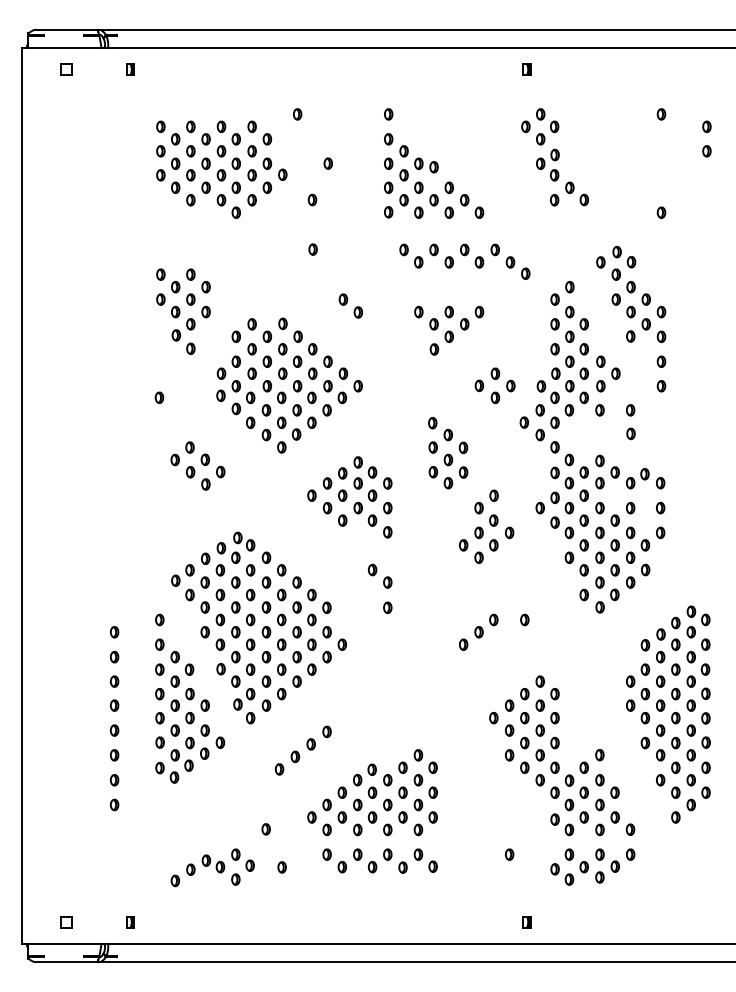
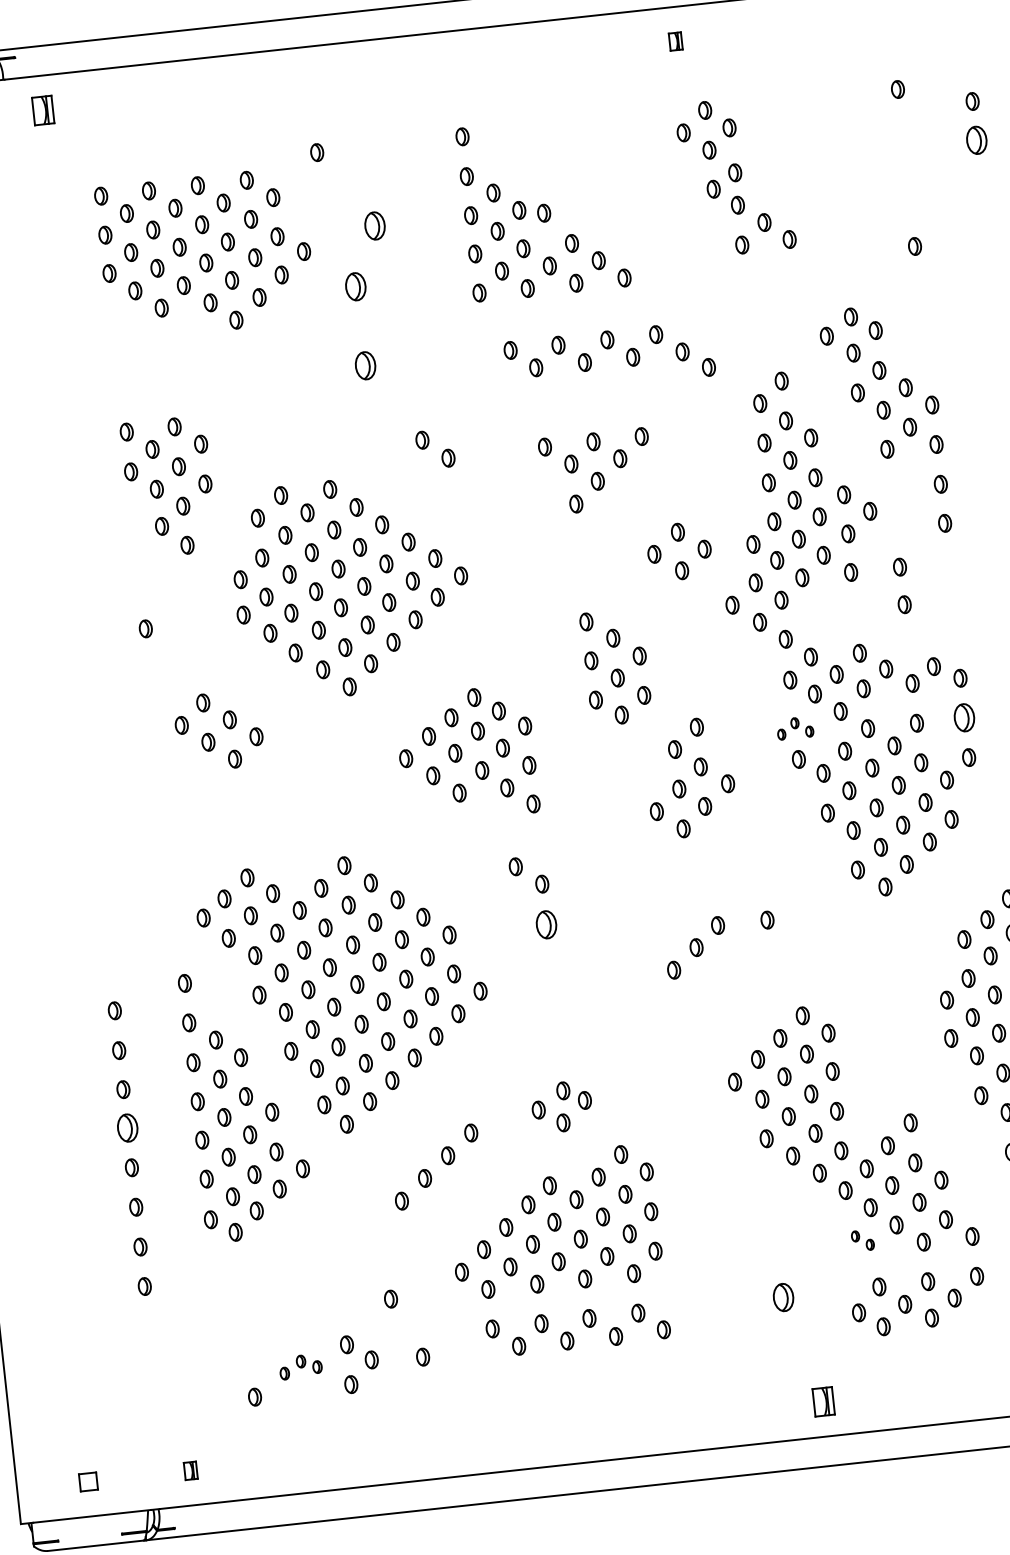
part: (130, 69) -> (42, 109), size x1.6
part: (706, 151) -> (976, 140), size x1.6
part: (327, 163) -> (373, 225), size x1.6
part: (312, 199) -> (355, 285), size x1.6
part: (312, 249) -> (364, 365), size x1.6
part: (554, 502) -> (794, 727), size x0.6
part: (660, 508) -> (964, 718), size x1.6
part: (235, 547) -> (561, 1106), moved
part: (387, 607) -> (546, 924), size x1.6
part: (114, 705) -> (127, 1127), size x1.6
part: (562, 824) -> (863, 1240), size x0.6
part: (509, 854) -> (783, 1297), size x1.6
part: (205, 864) -> (300, 1365), size x0.7
part: (526, 922) -> (822, 1402), size x1.6

